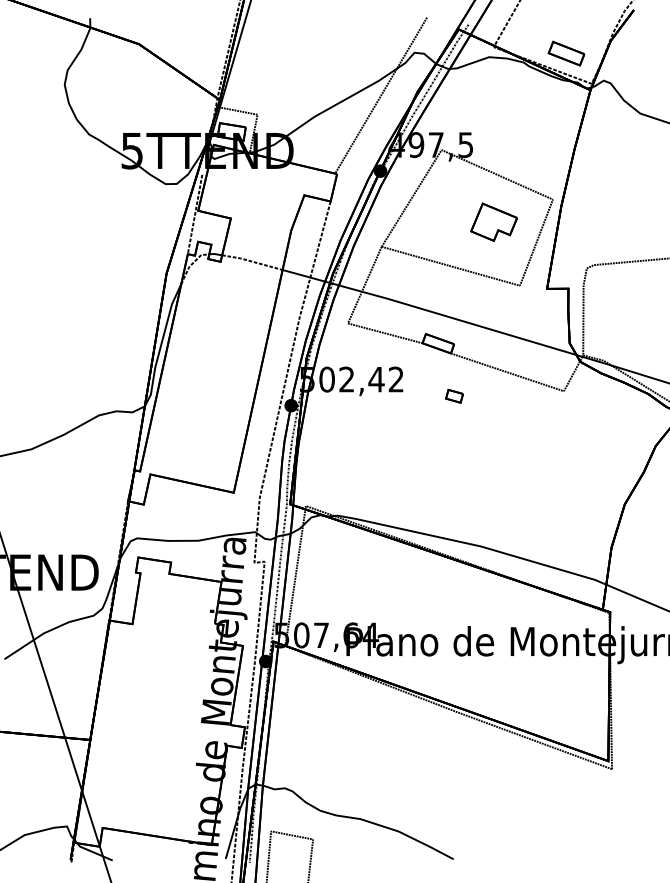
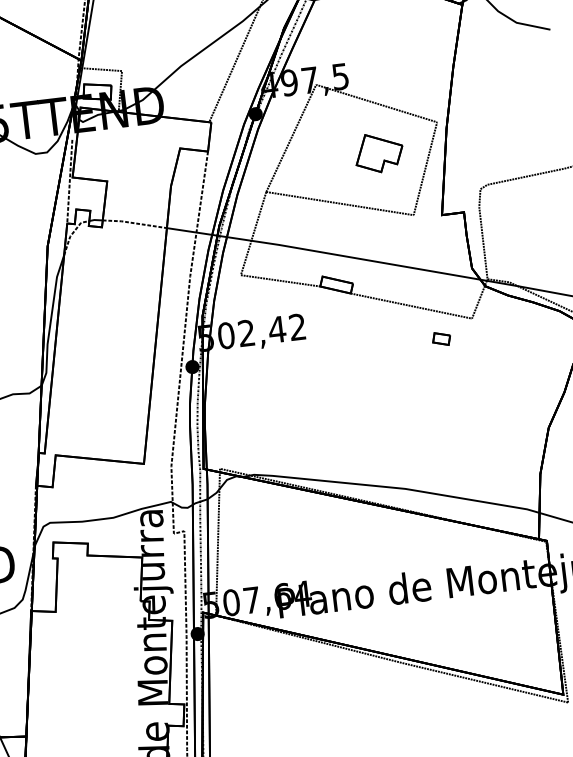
part: (454, 395) -> (441, 338), moved

